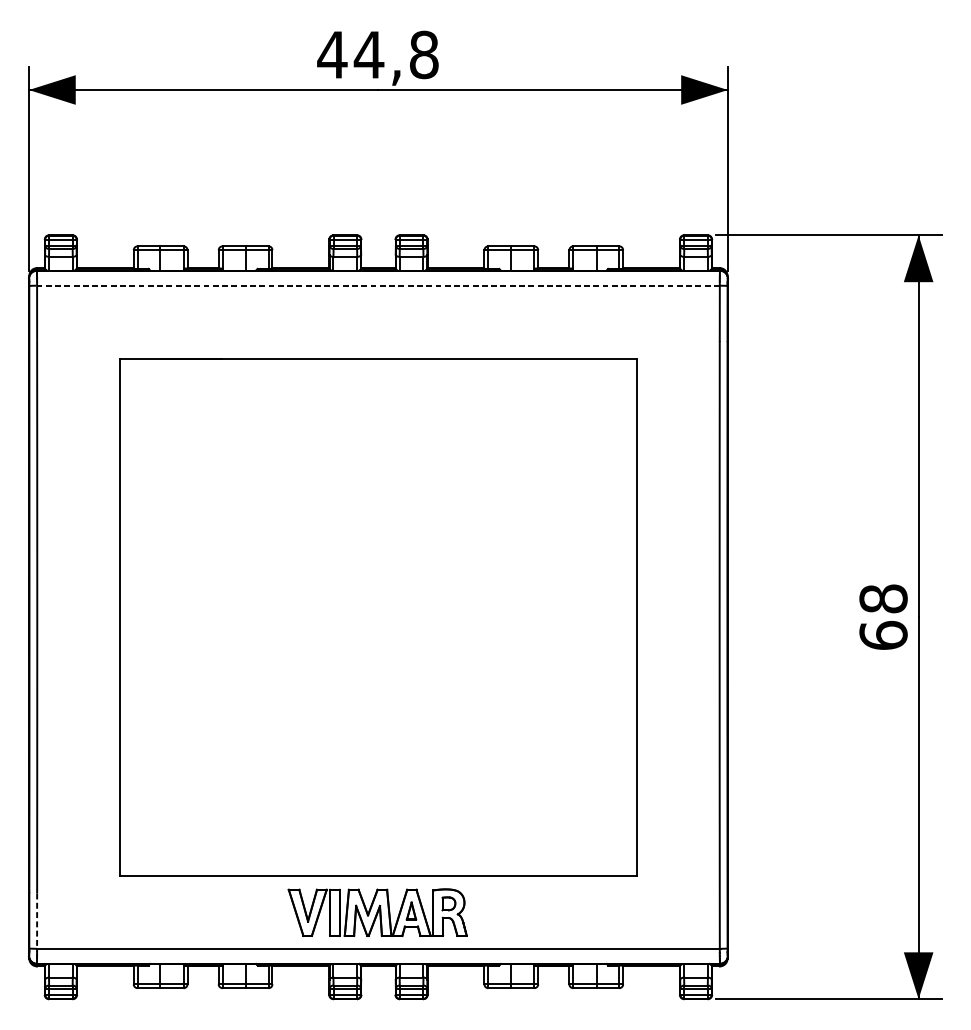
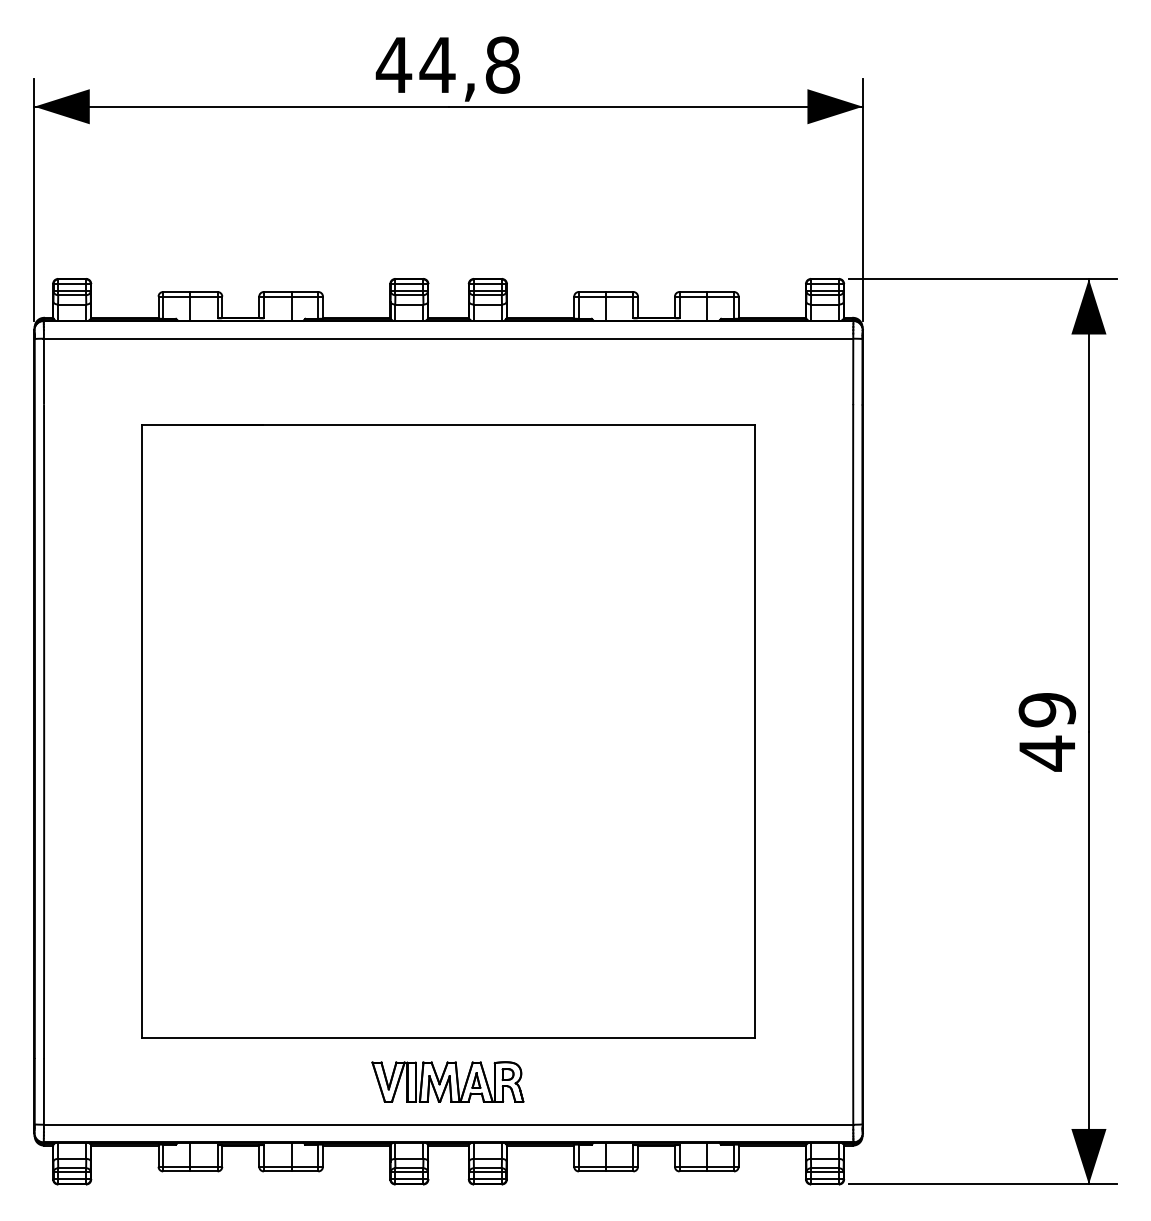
line: (377, 285) -> (447, 338), dashed -> solid
text: (883, 617) -> (1047, 731), 68 -> 49
part: (377, 912) -> (447, 1081), size x0.71
line: (36, 922) -> (43, 1093), dashed -> solid

